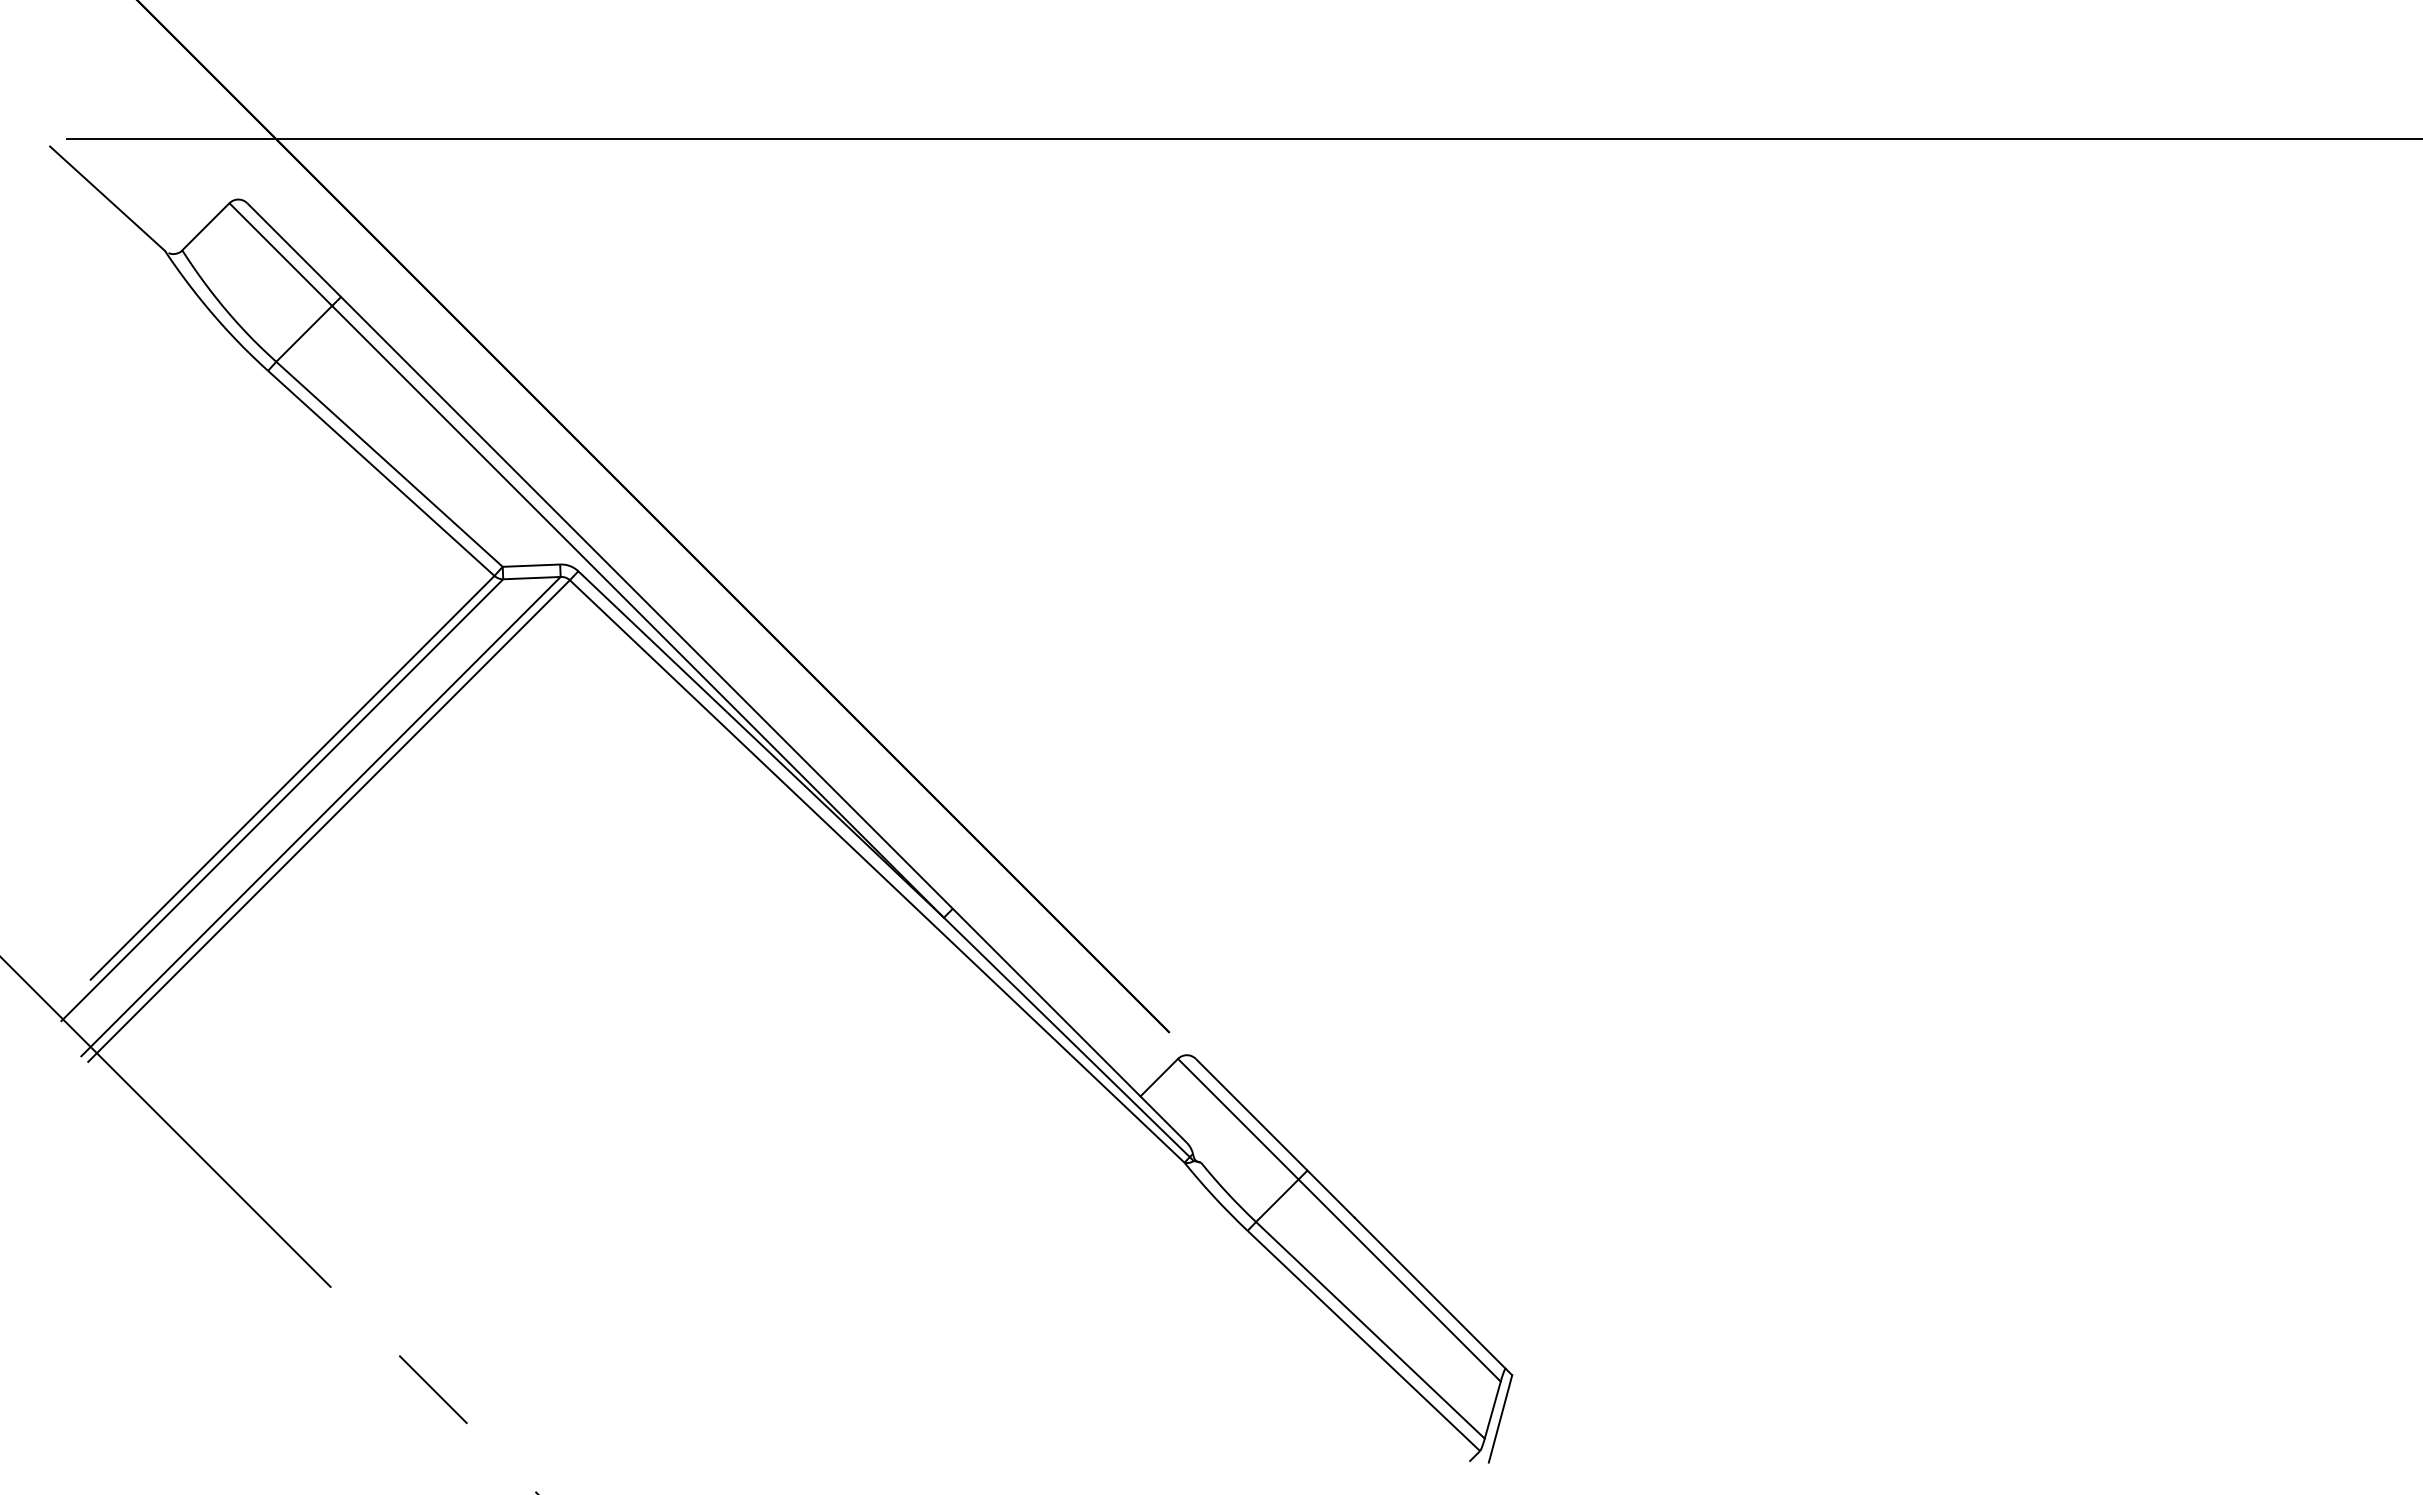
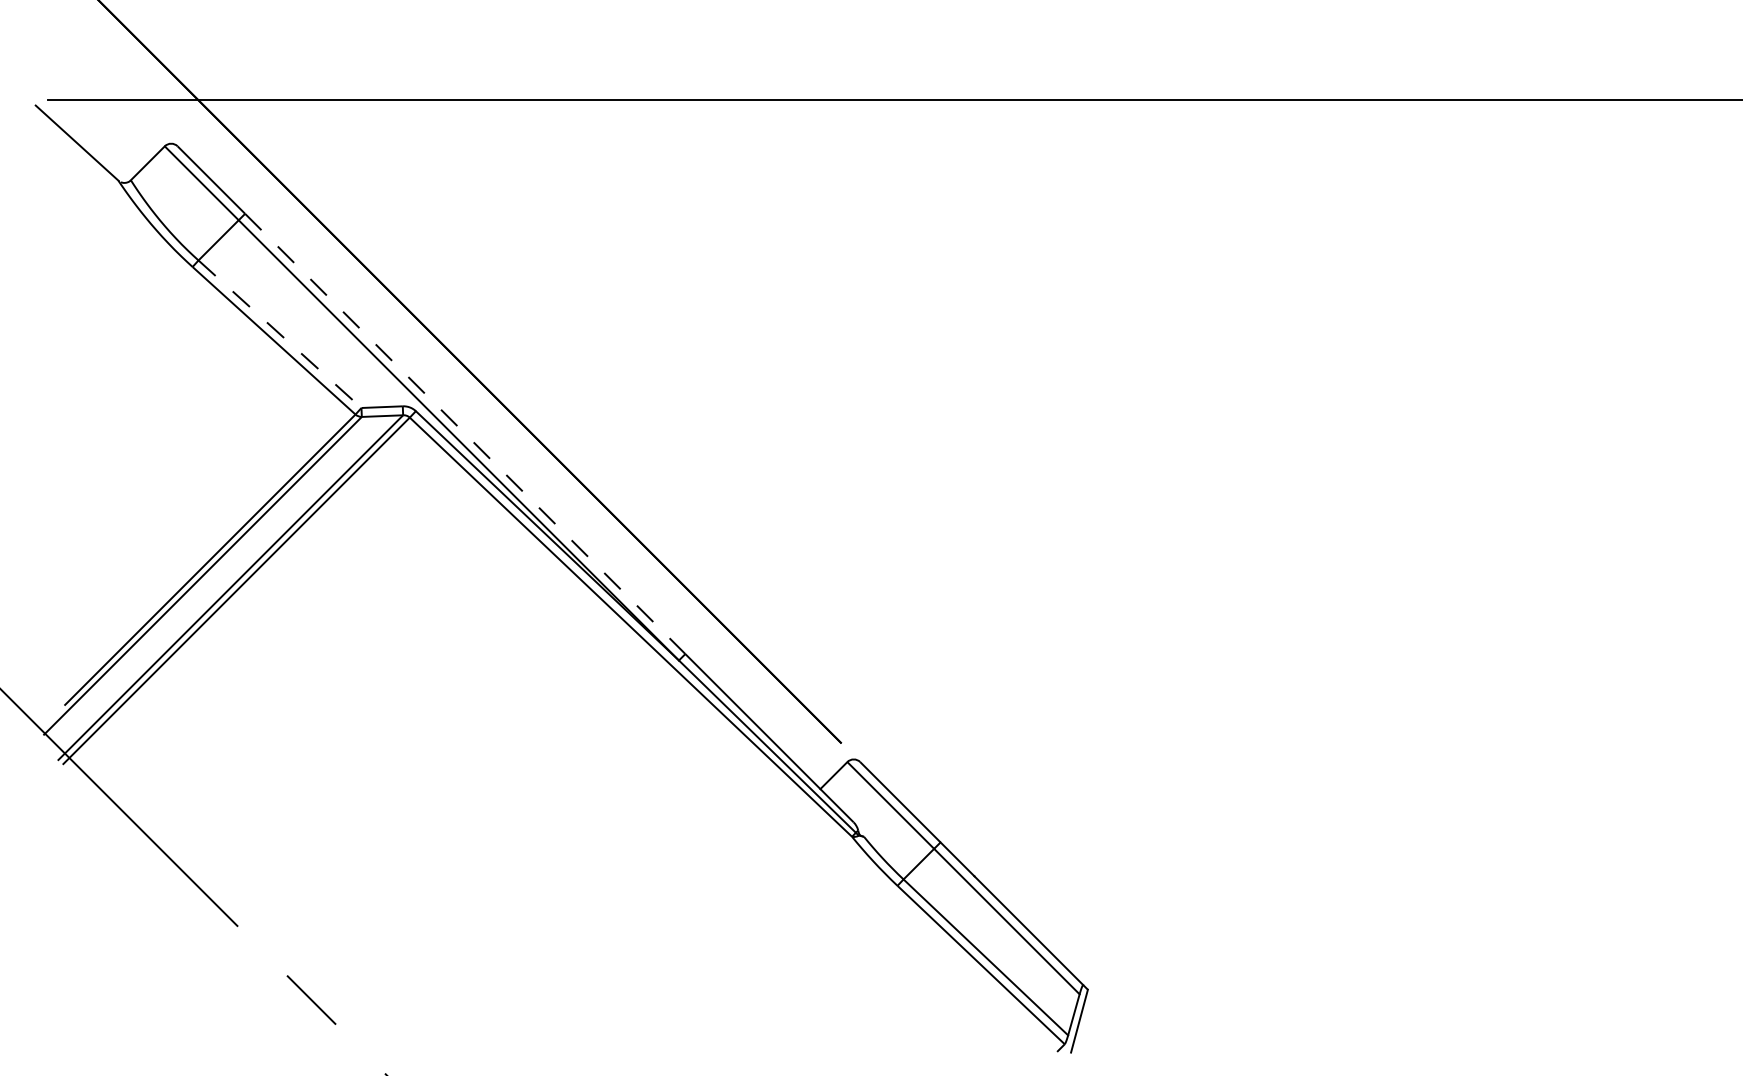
line: (389, 464) -> (279, 334), solid -> dashed
line: (646, 602) -> (464, 433), solid -> dashed

